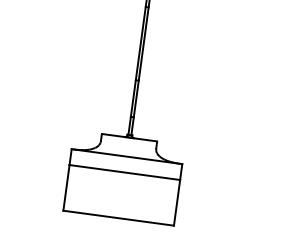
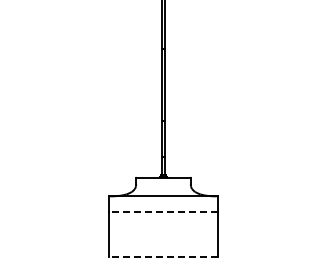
line: (124, 172) -> (163, 212), solid -> dashed
line: (118, 218) -> (163, 257), solid -> dashed

